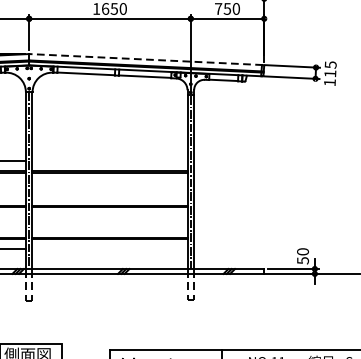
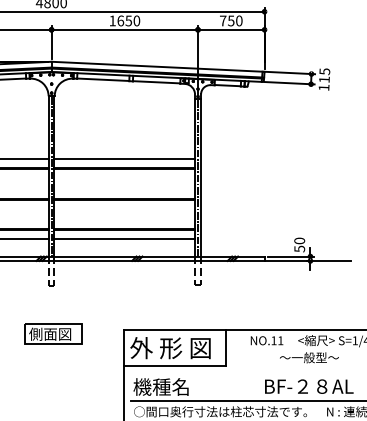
line: (146, 59) -> (157, 66), dashed -> solid
line: (109, 160) -> (124, 158), added
line: (109, 249) -> (124, 238), added

